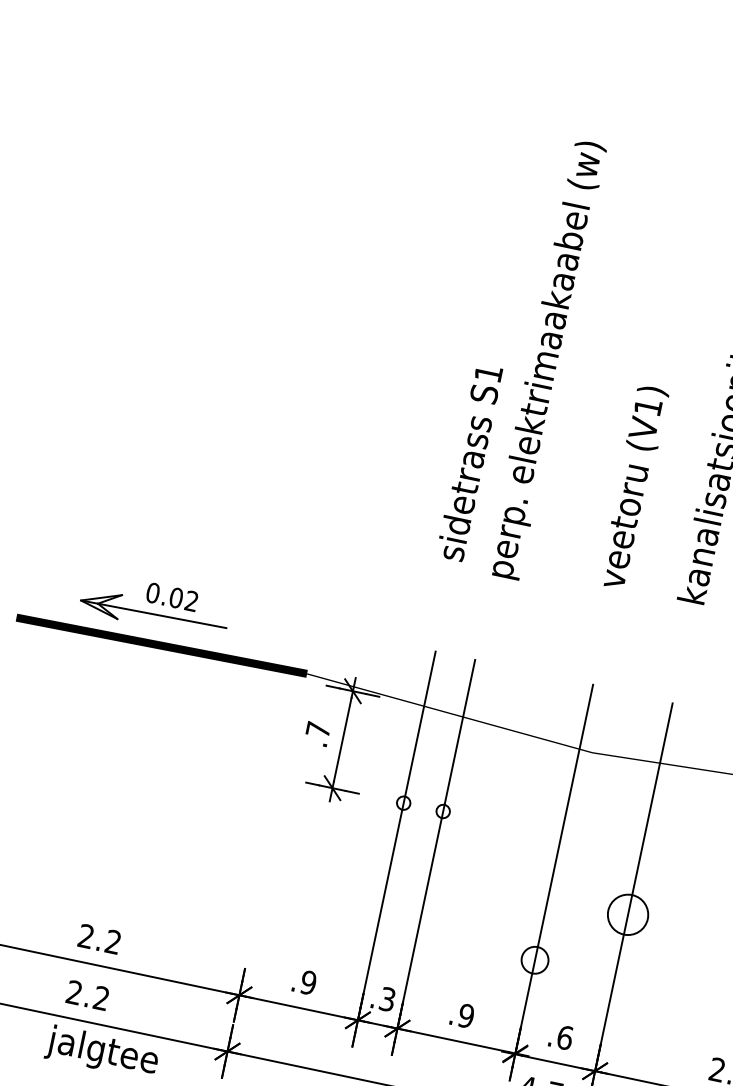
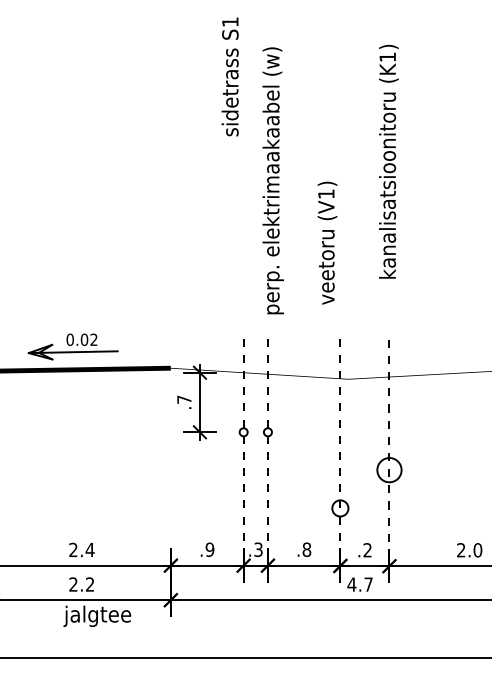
text: (546, 359) -> (272, 180), moved
text: (468, 461) -> (229, 76), moved
text: (633, 486) -> (327, 242), moved
line: (396, 835) -> (243, 452), solid -> dashed
line: (435, 844) -> (267, 452), solid -> dashed
line: (554, 869) -> (340, 452), solid -> dashed
line: (633, 887) -> (389, 453), solid -> dashed
text: (112, 941) -> (89, 549), 2.2 -> 2.4
text: (465, 1015) -> (306, 549), .9 -> .8
text: (564, 1038) -> (367, 550), .6 -> .2

